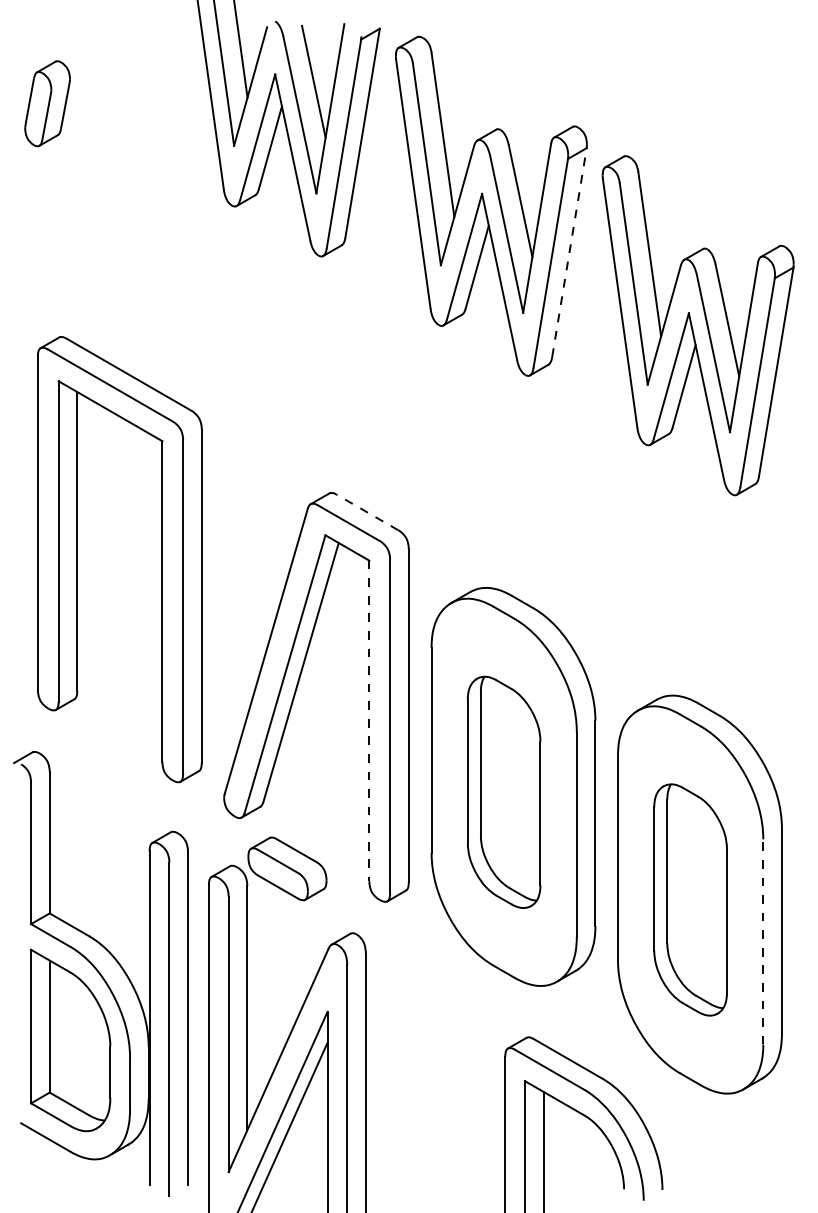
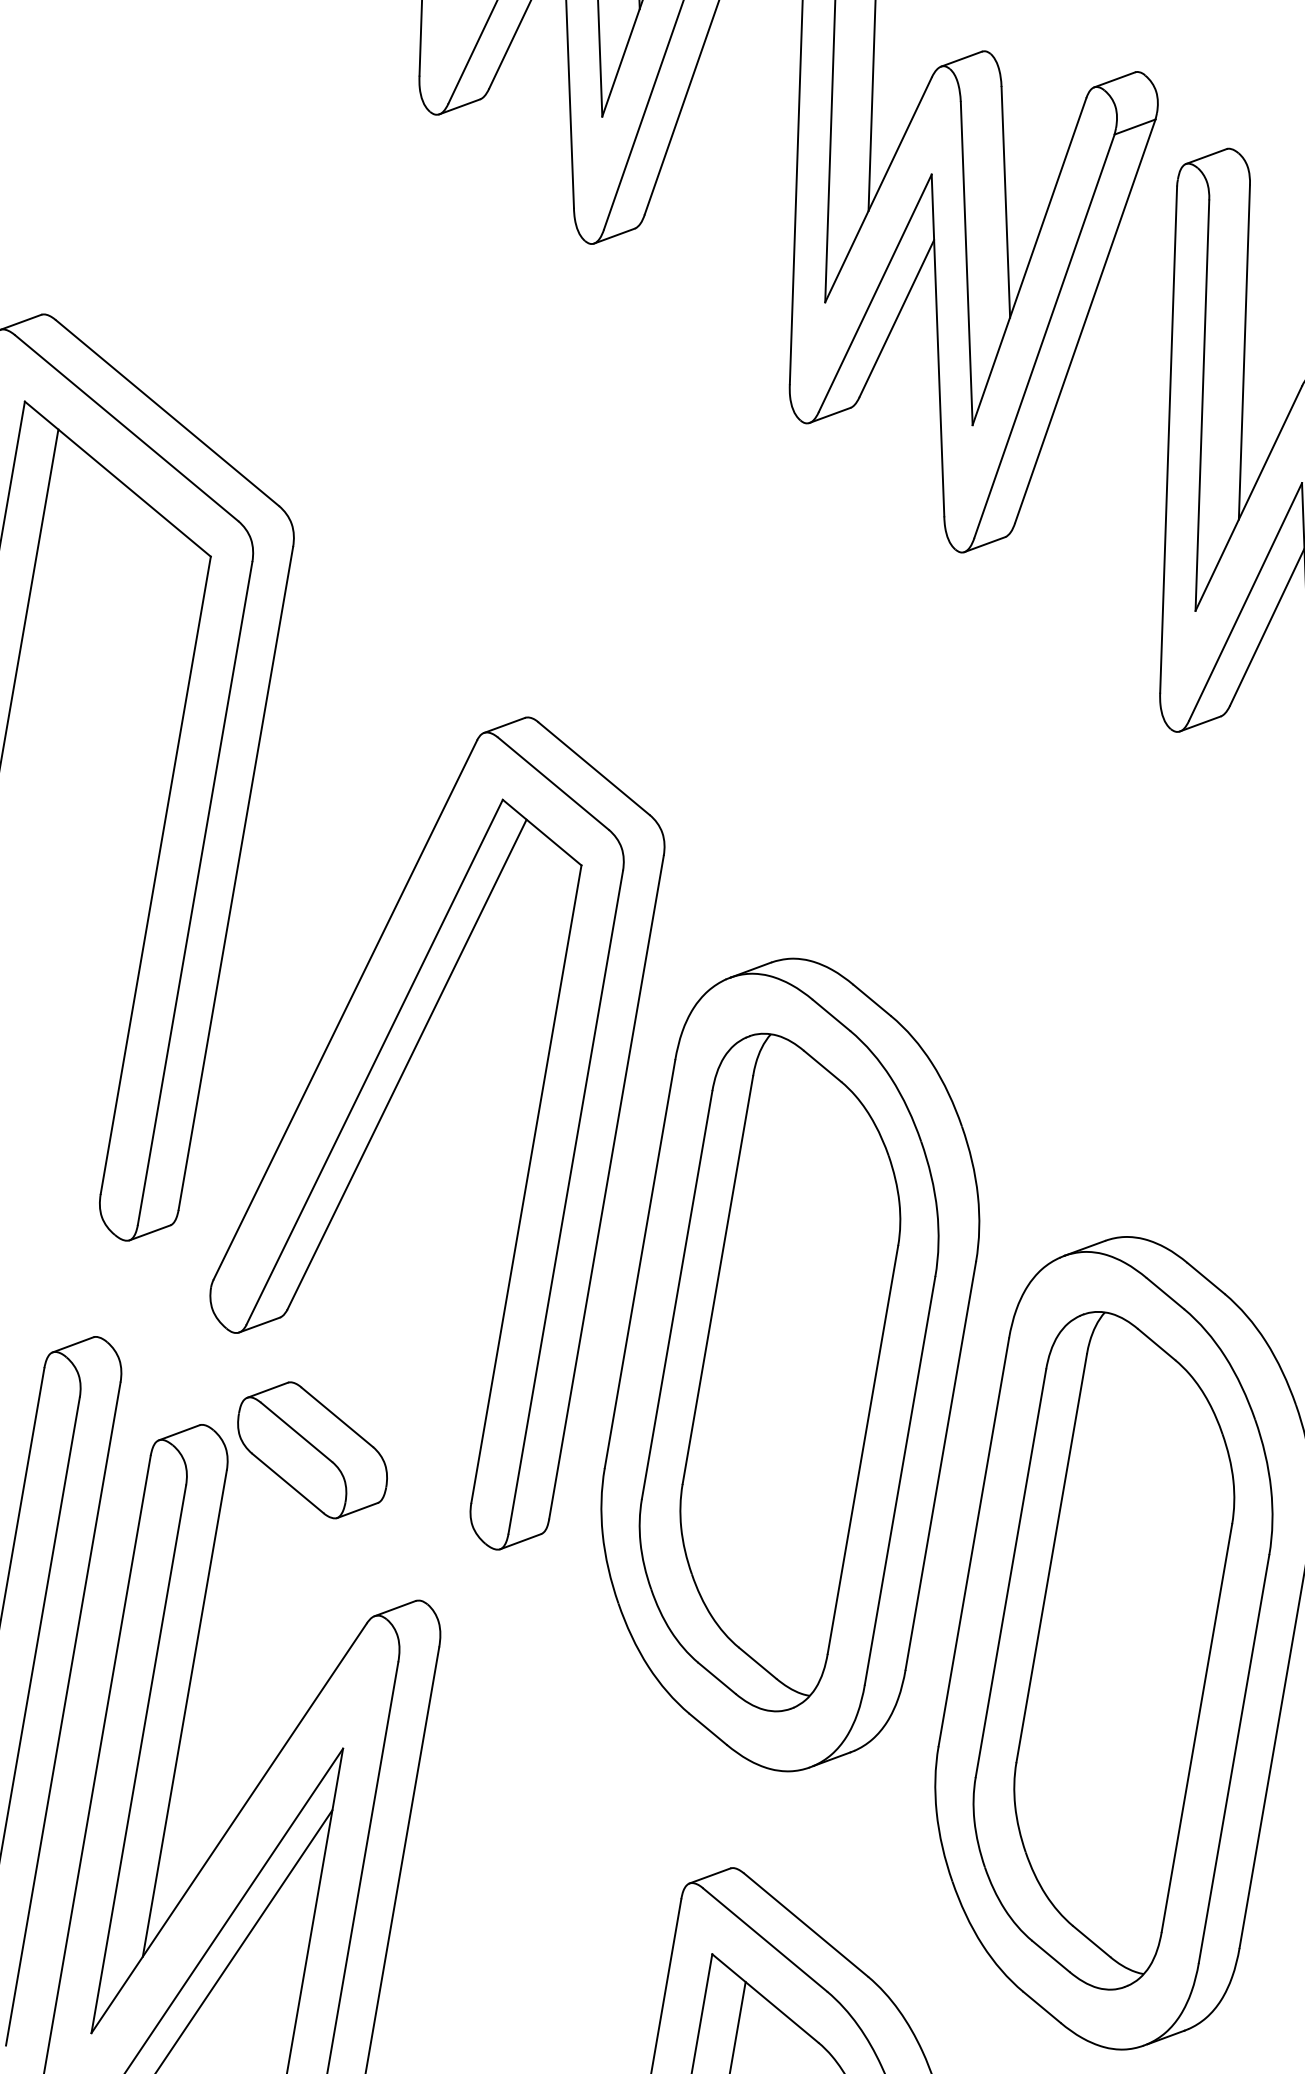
line: (569, 252) -> (1085, 321), dashed -> solid
line: (367, 512) -> (594, 768), dashed -> solid
line: (369, 721) -> (526, 1185), dashed -> solid
part: (503, 792) -> (768, 1372), size x1.43
part: (690, 899) -> (1103, 1649), size x1.43
line: (763, 941) -> (1234, 1758), dashed -> solid

